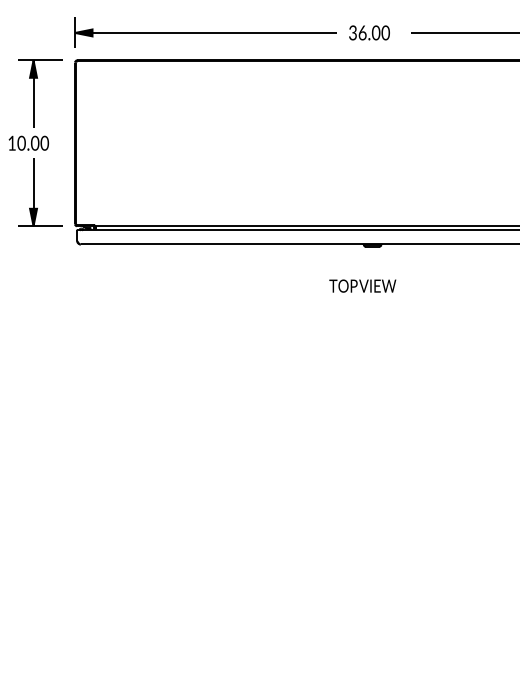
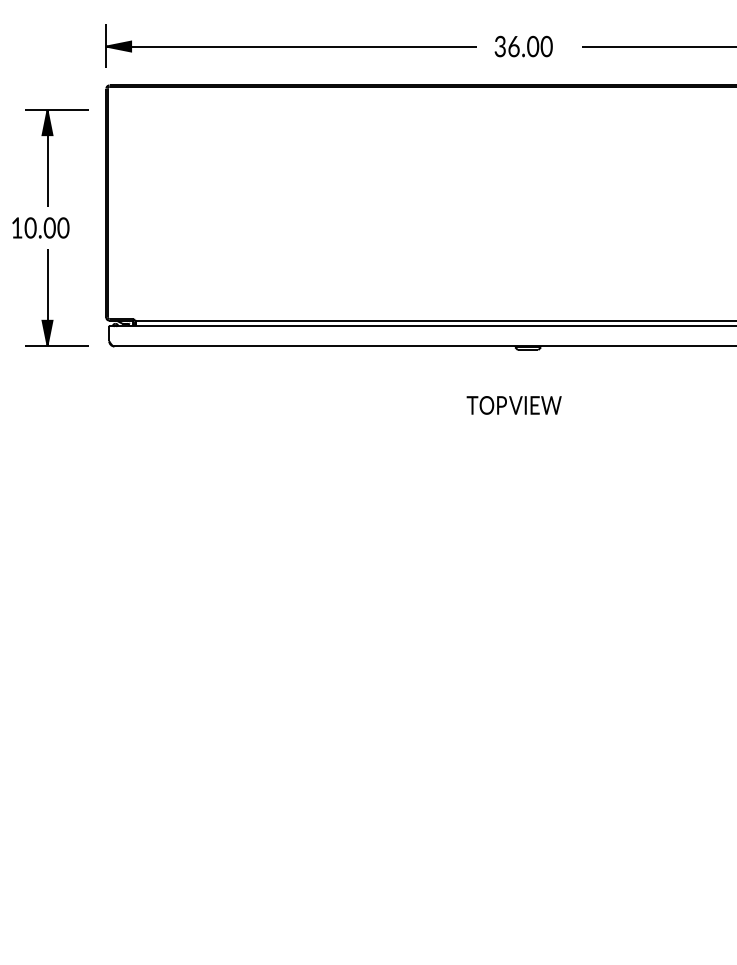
part: (35, 142) -> (50, 227), moved

